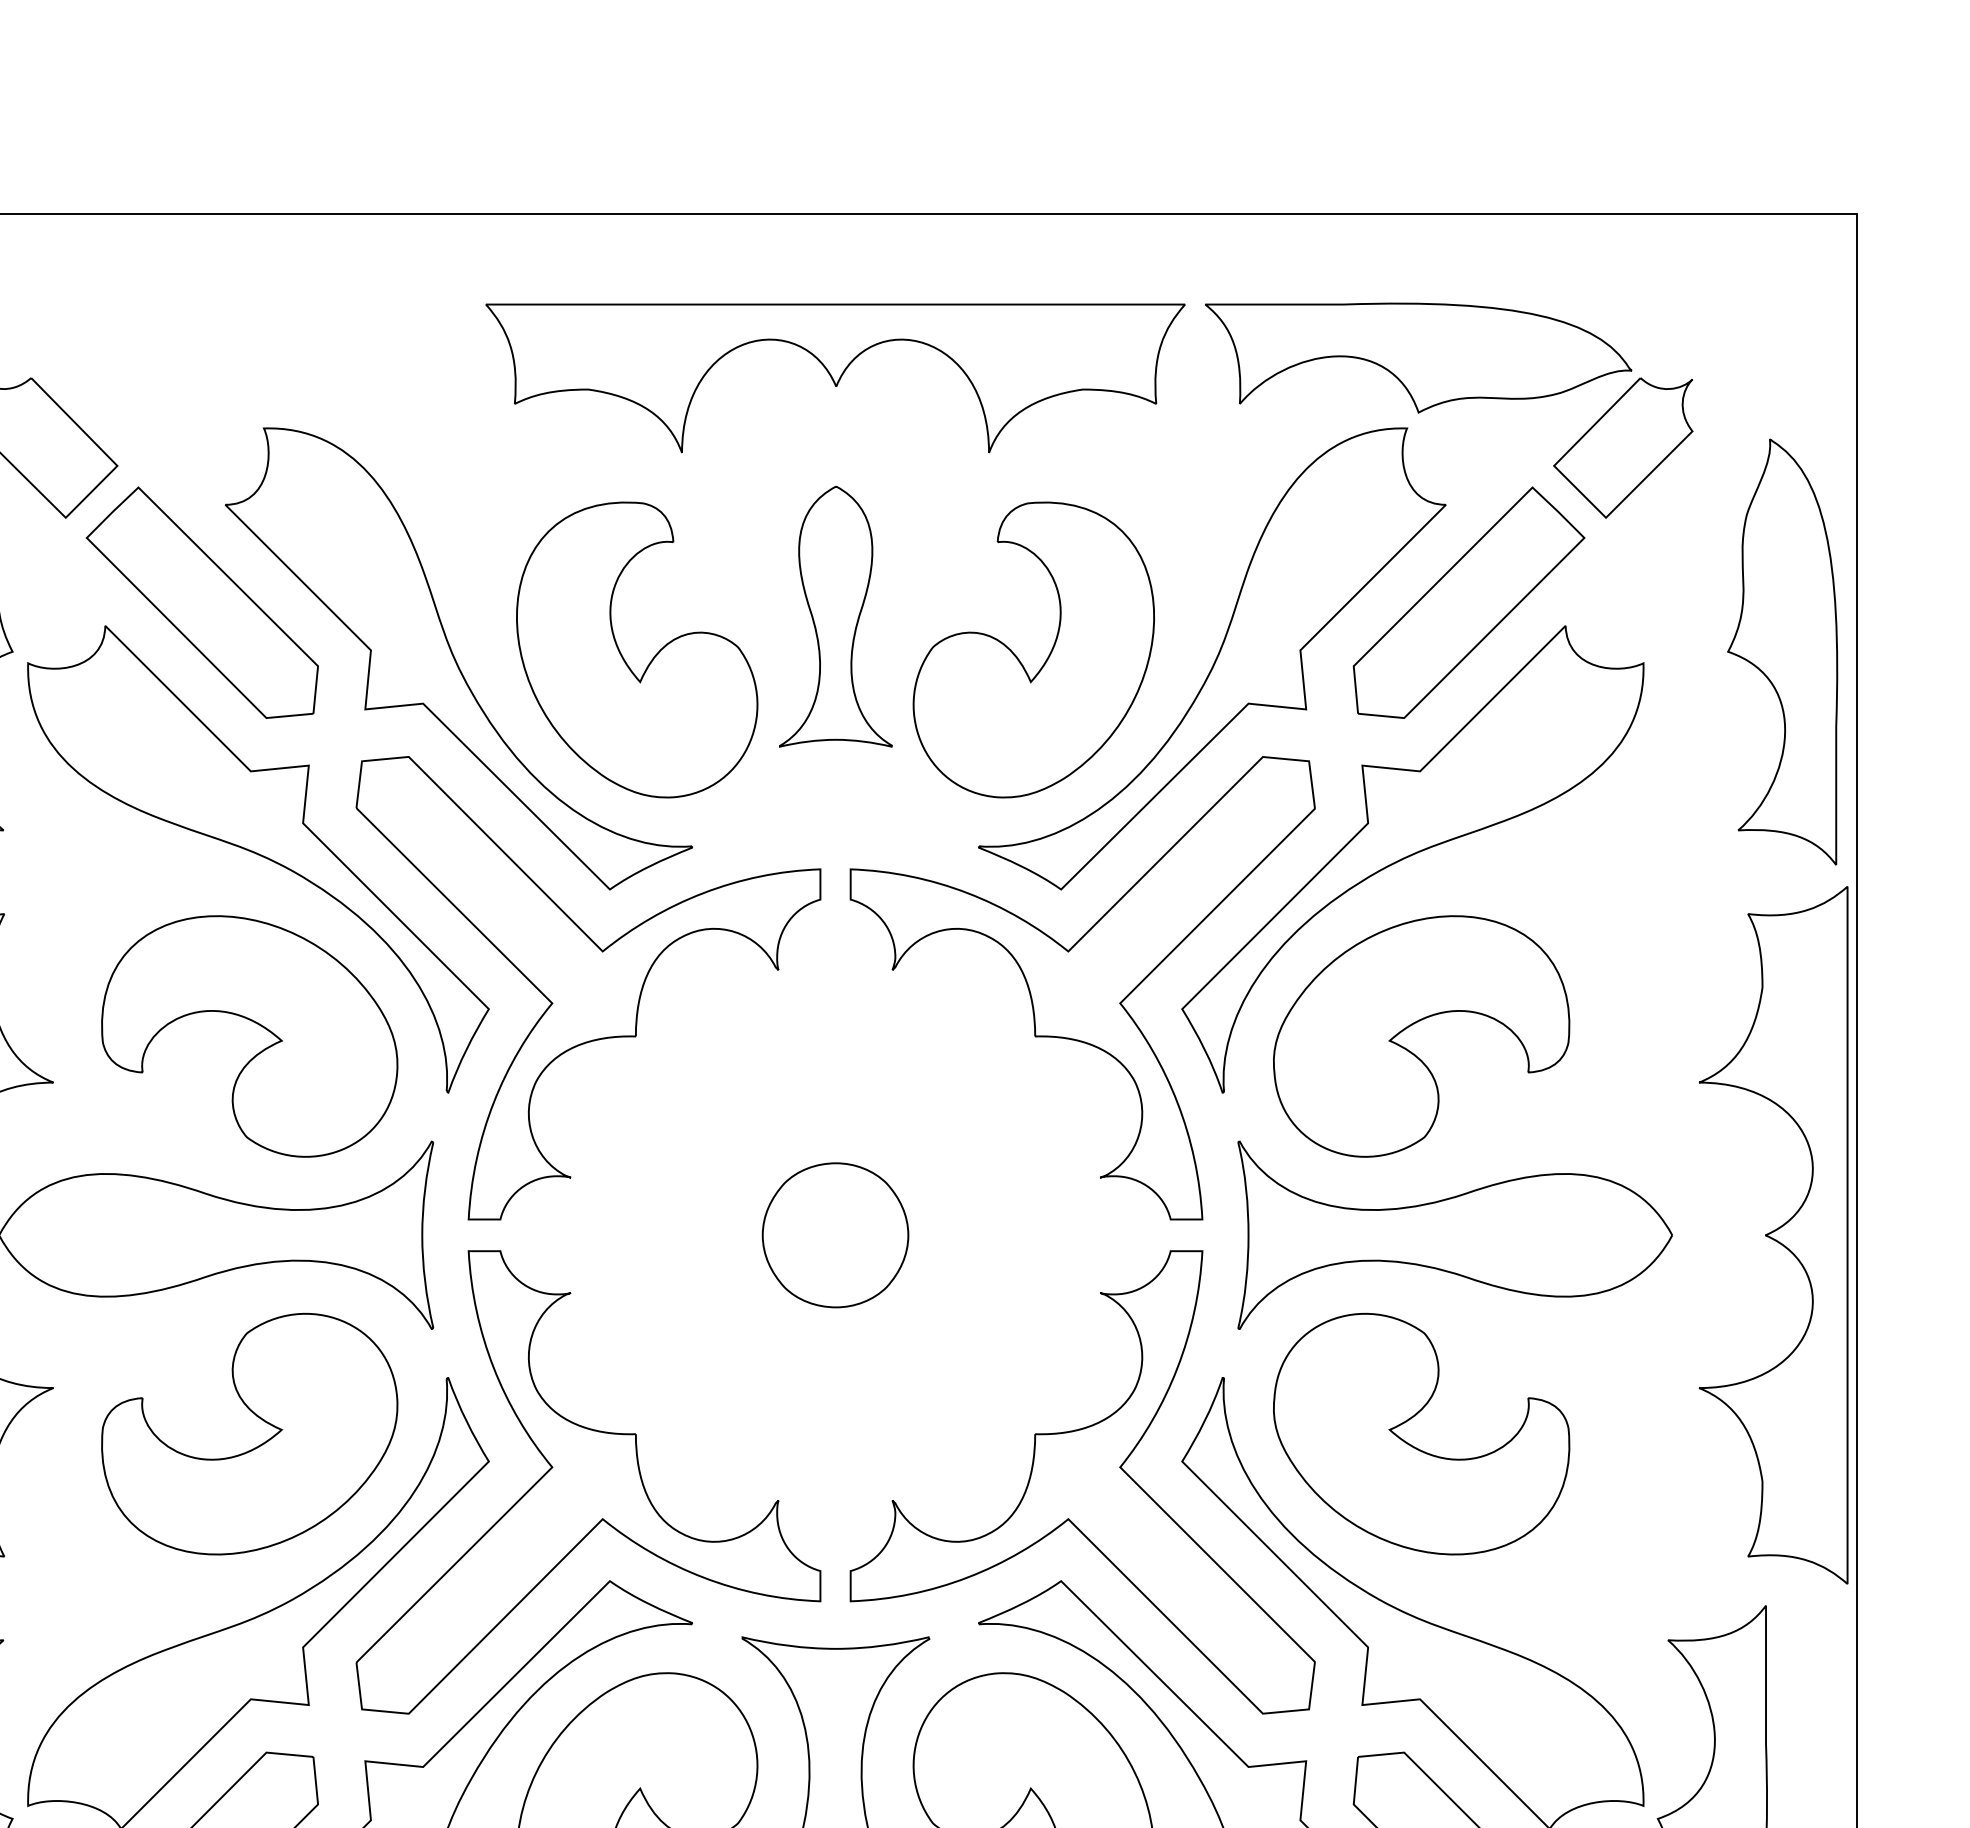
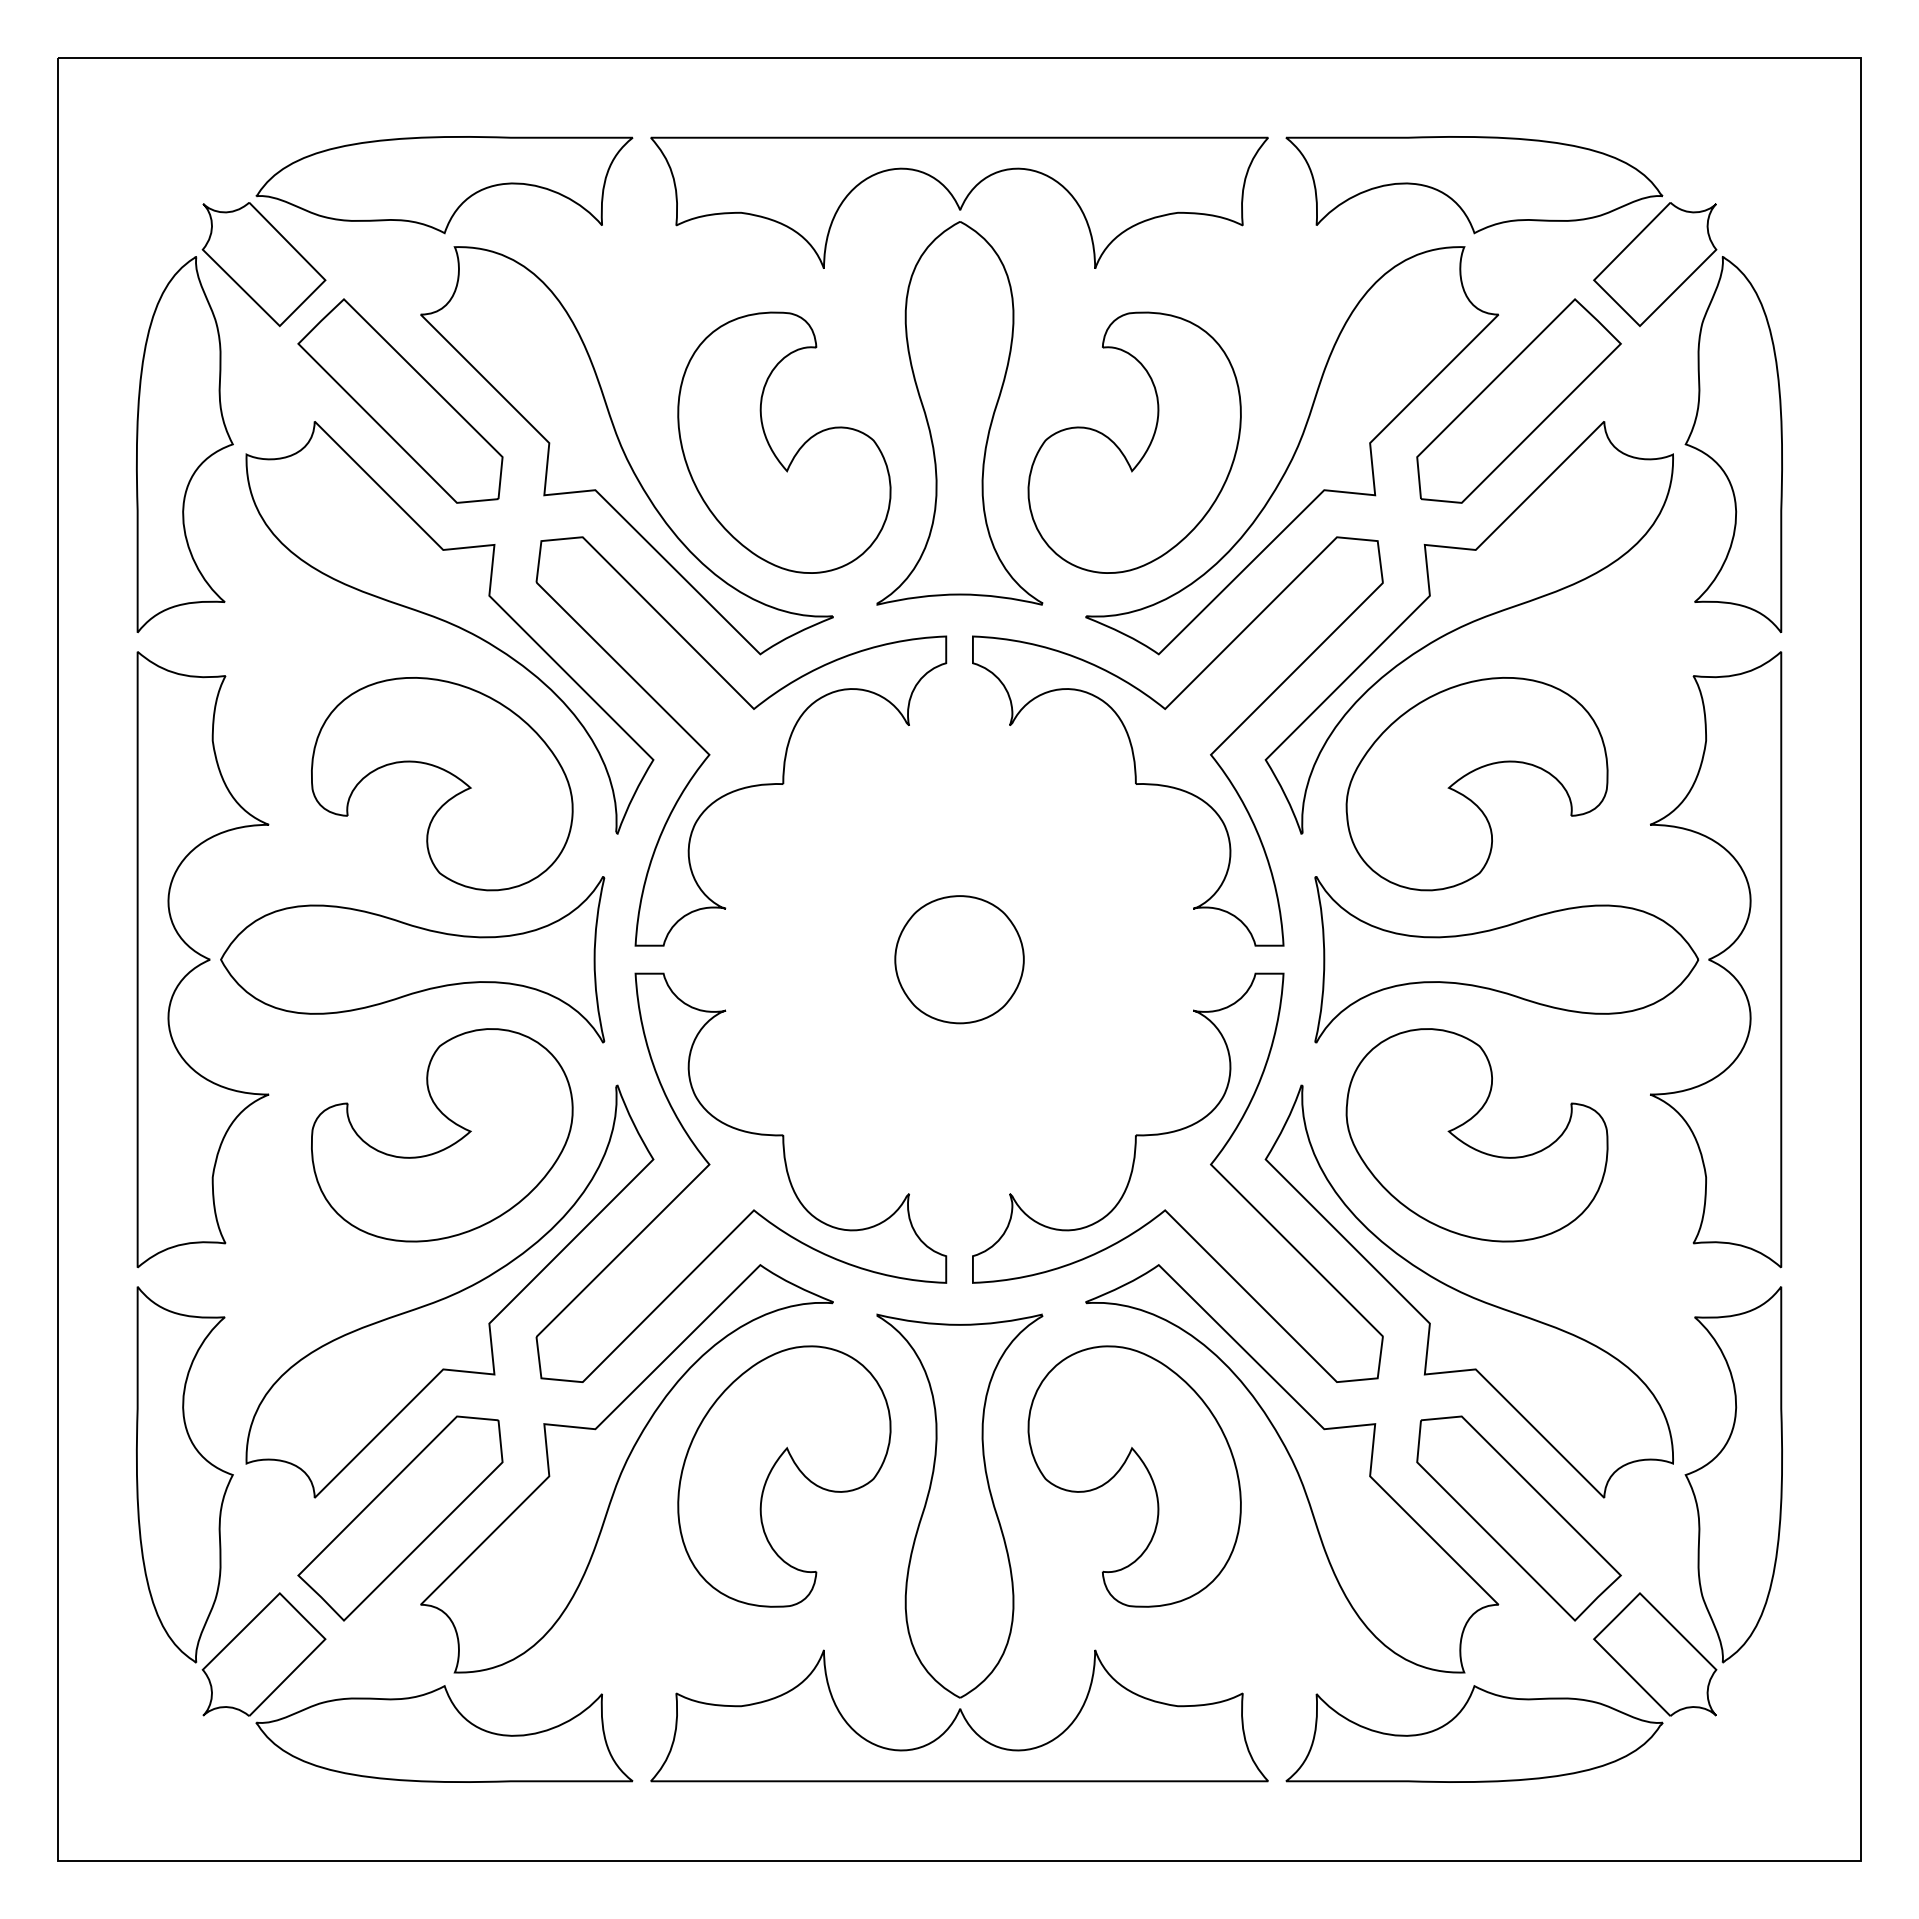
part: (252, 358) -> (444, 185), added
part: (835, 616) -> (959, 413), size x1.67
part: (1782, 651) -> (1733, 444), moved
part: (1774, 1235) -> (1716, 959), moved

